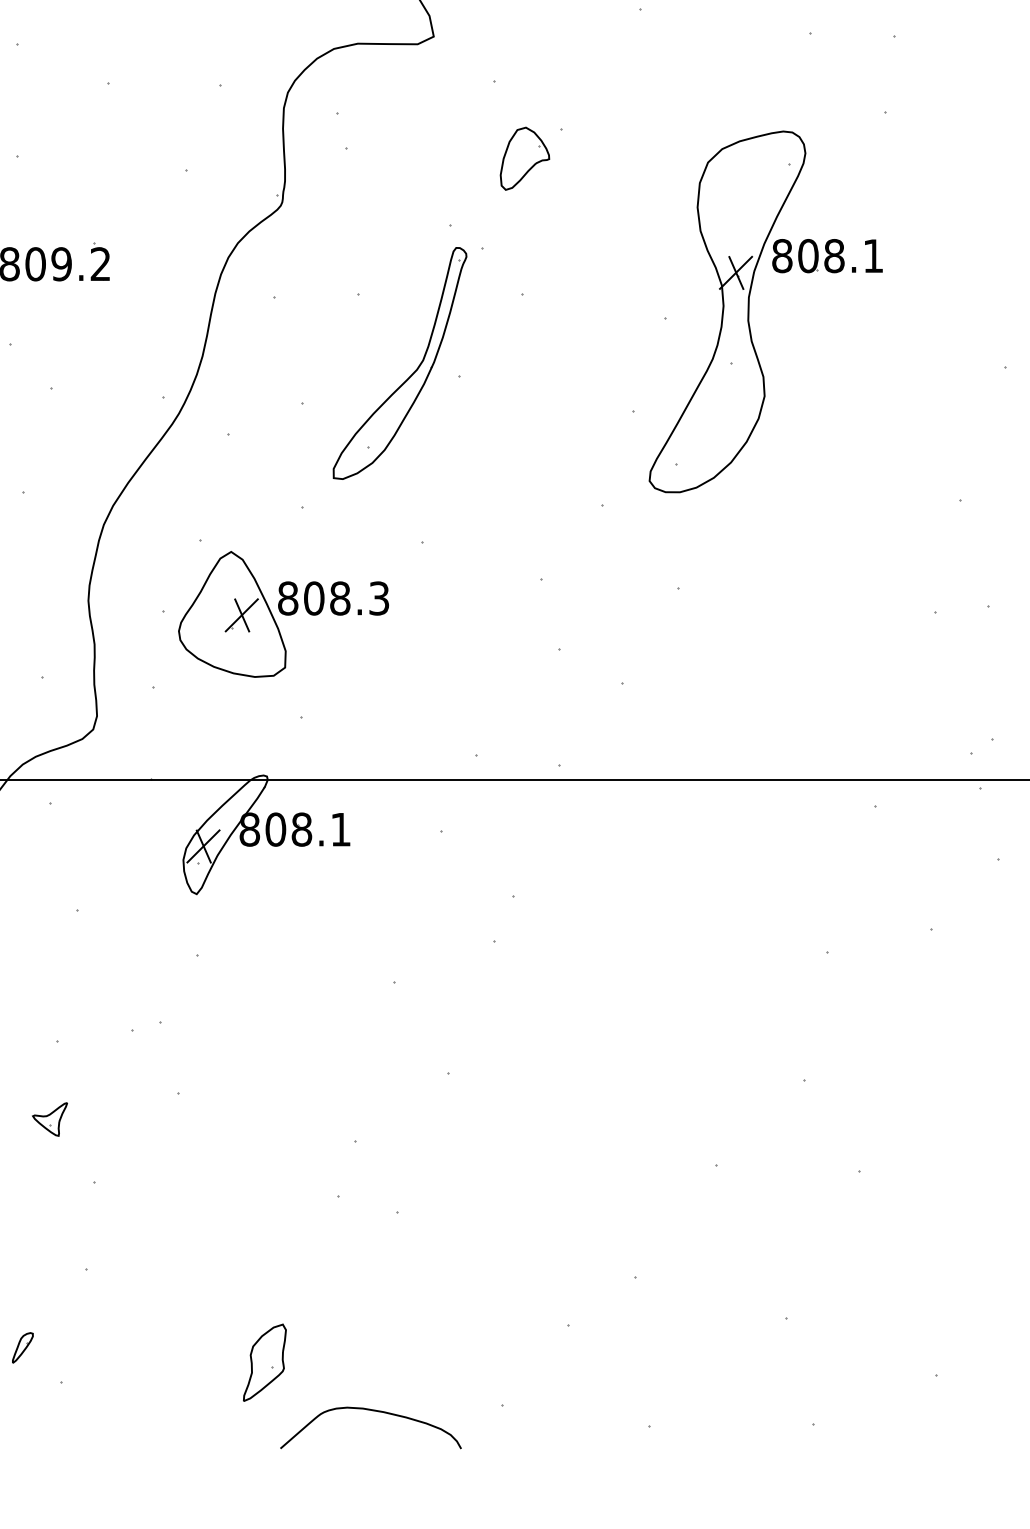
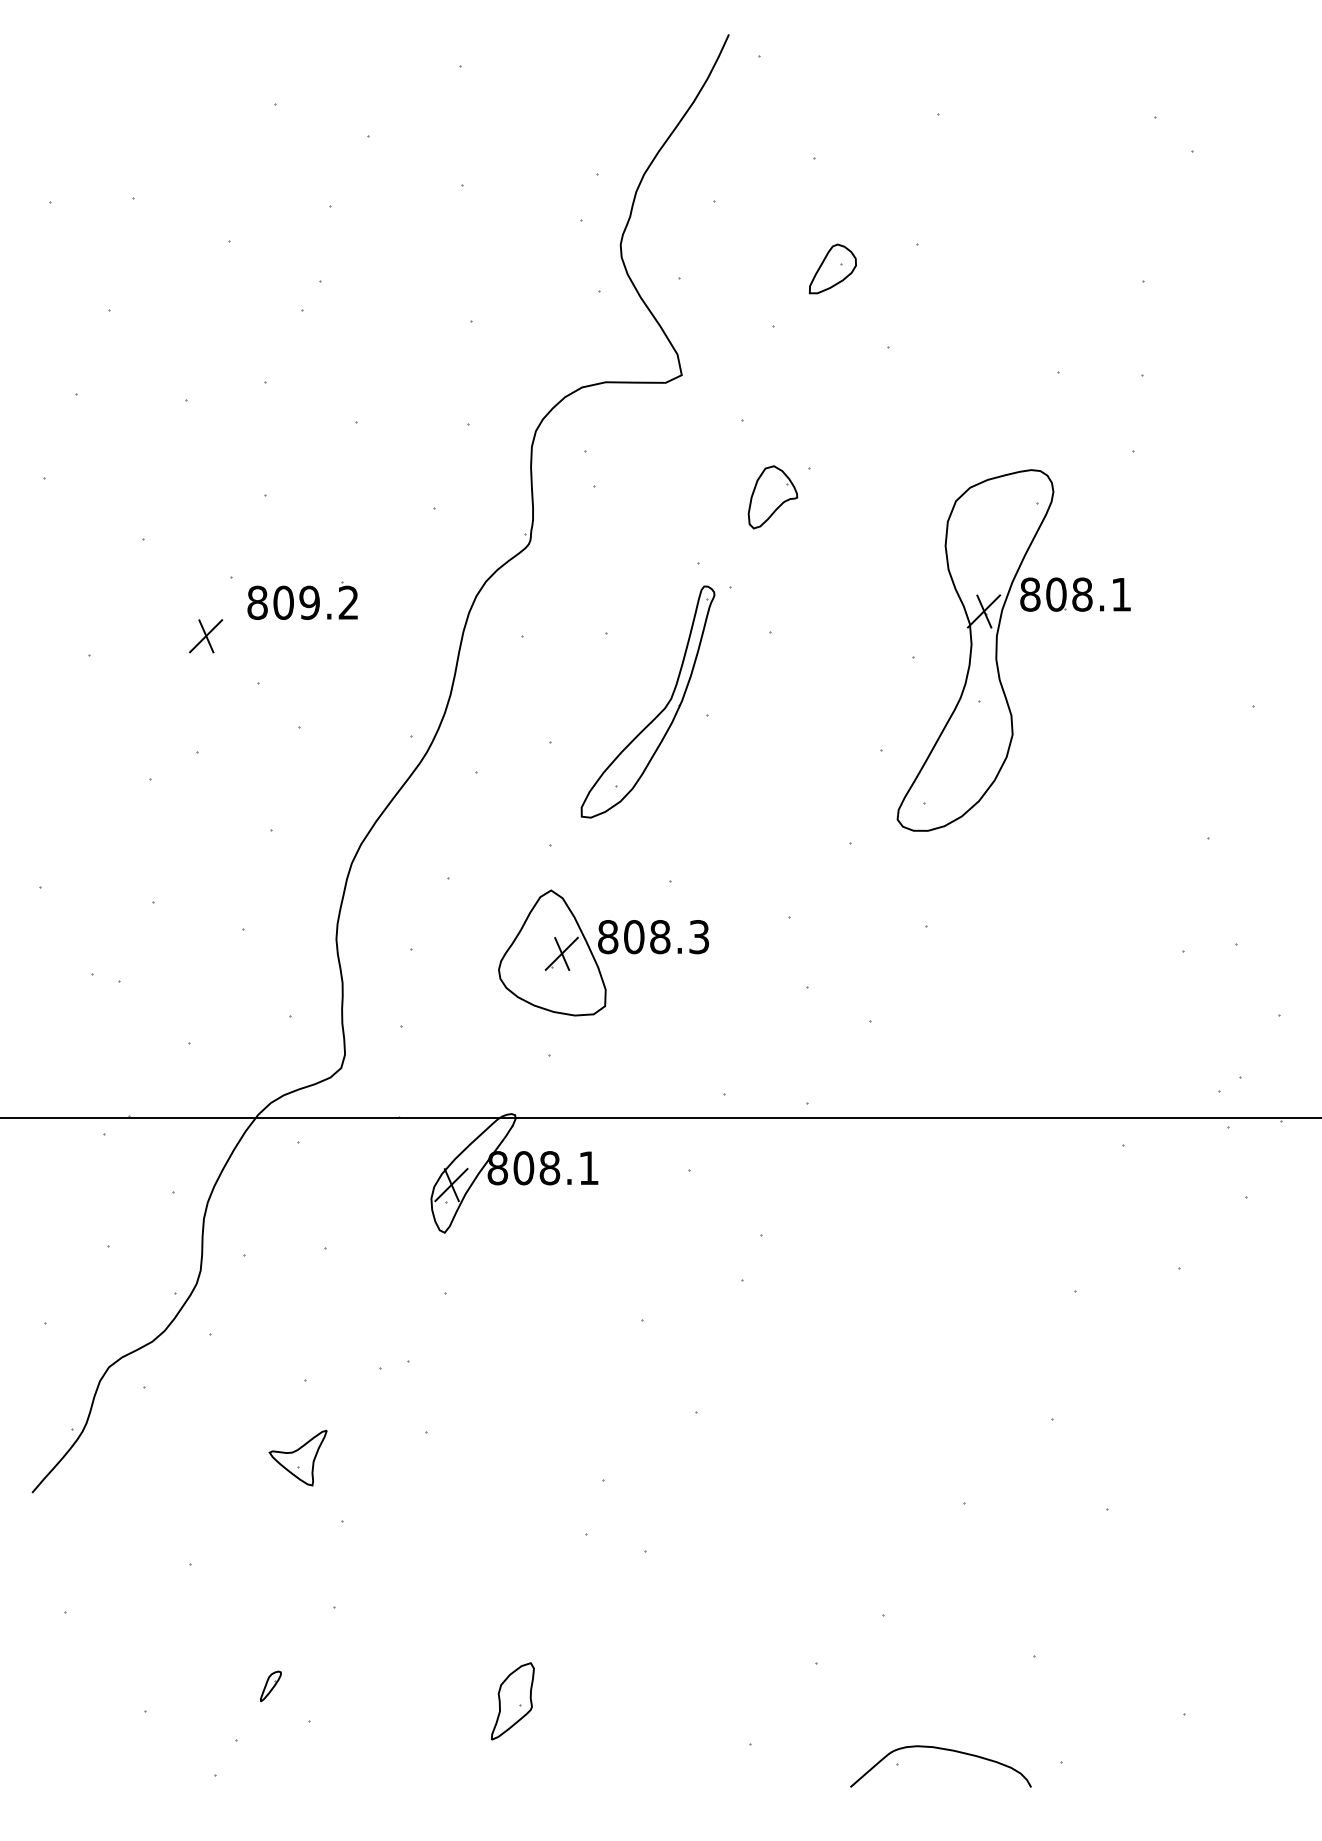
part: (283, 613) -> (603, 952), moved
part: (49, 1118) -> (297, 1457), size x1.67
curve: (375, 1411) -> (945, 1750), moved

